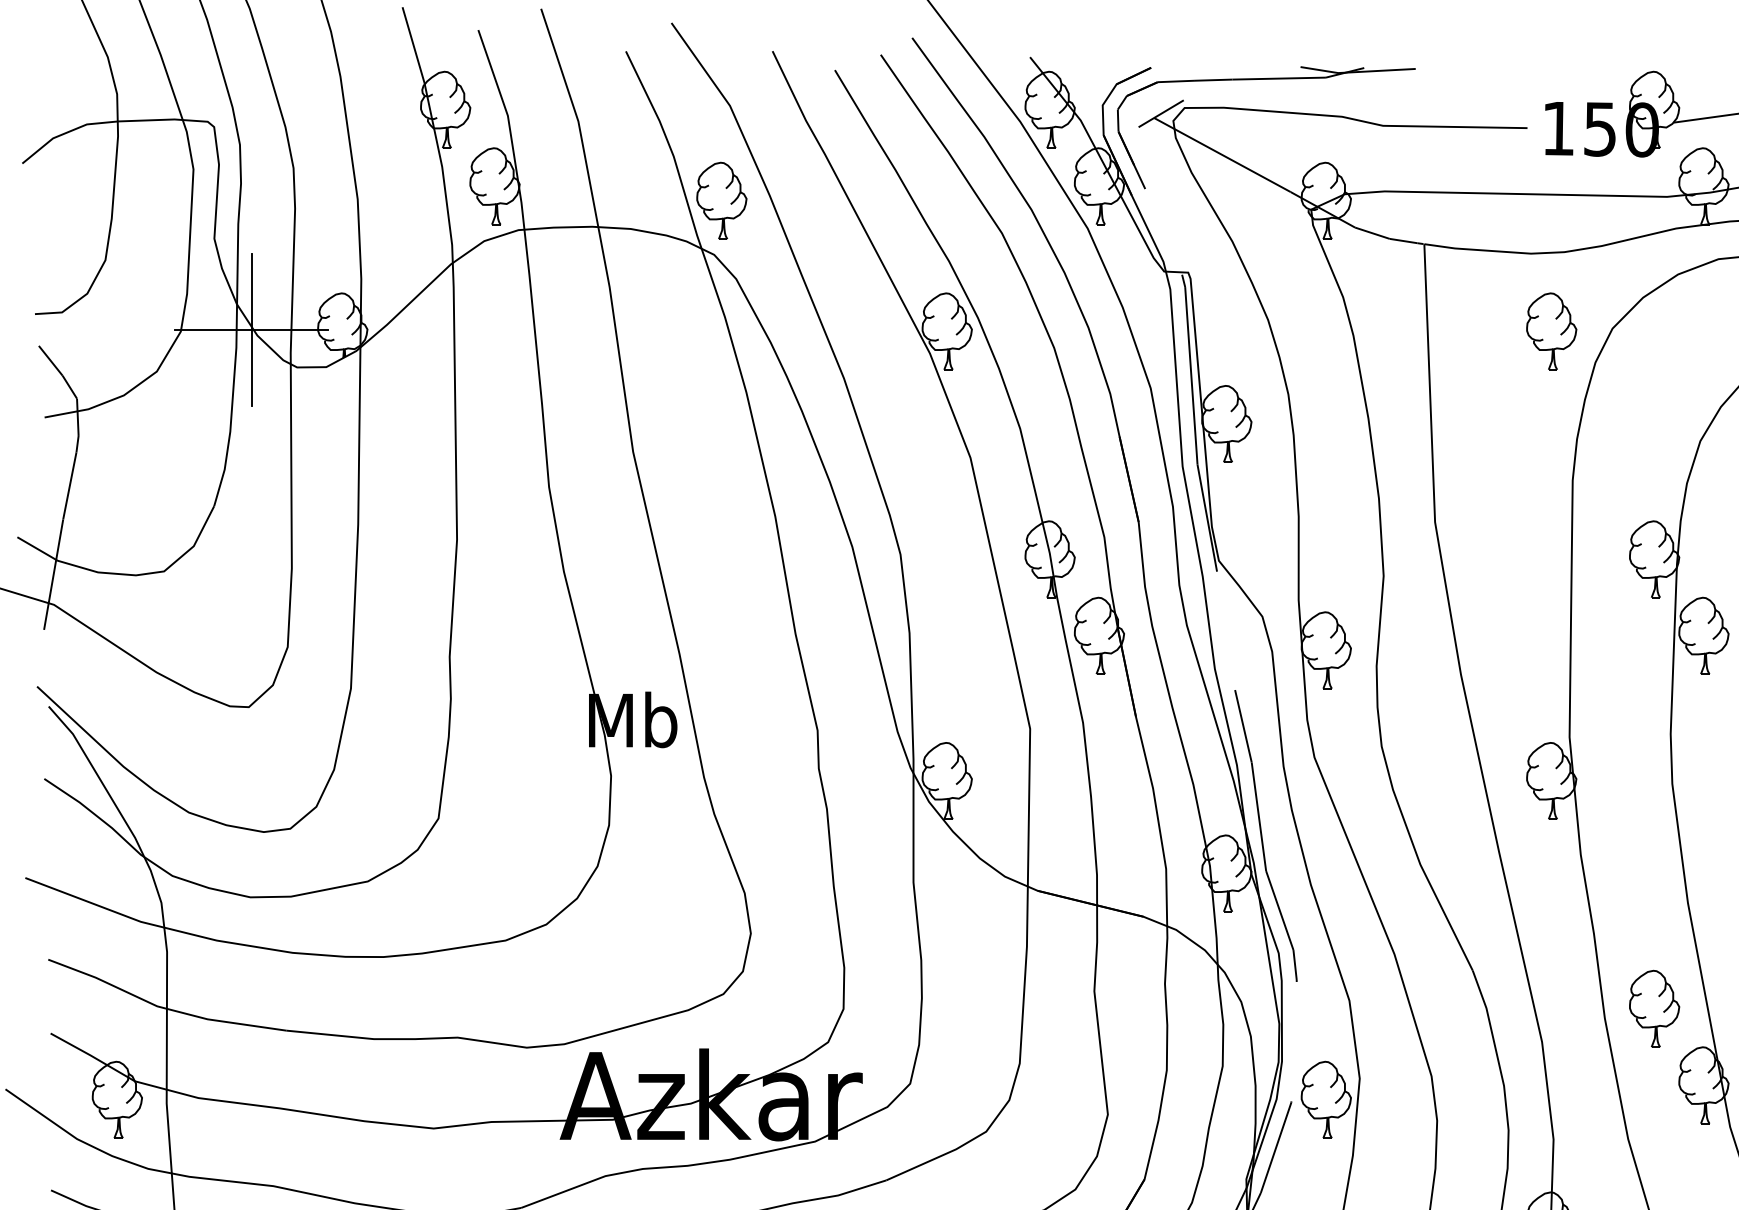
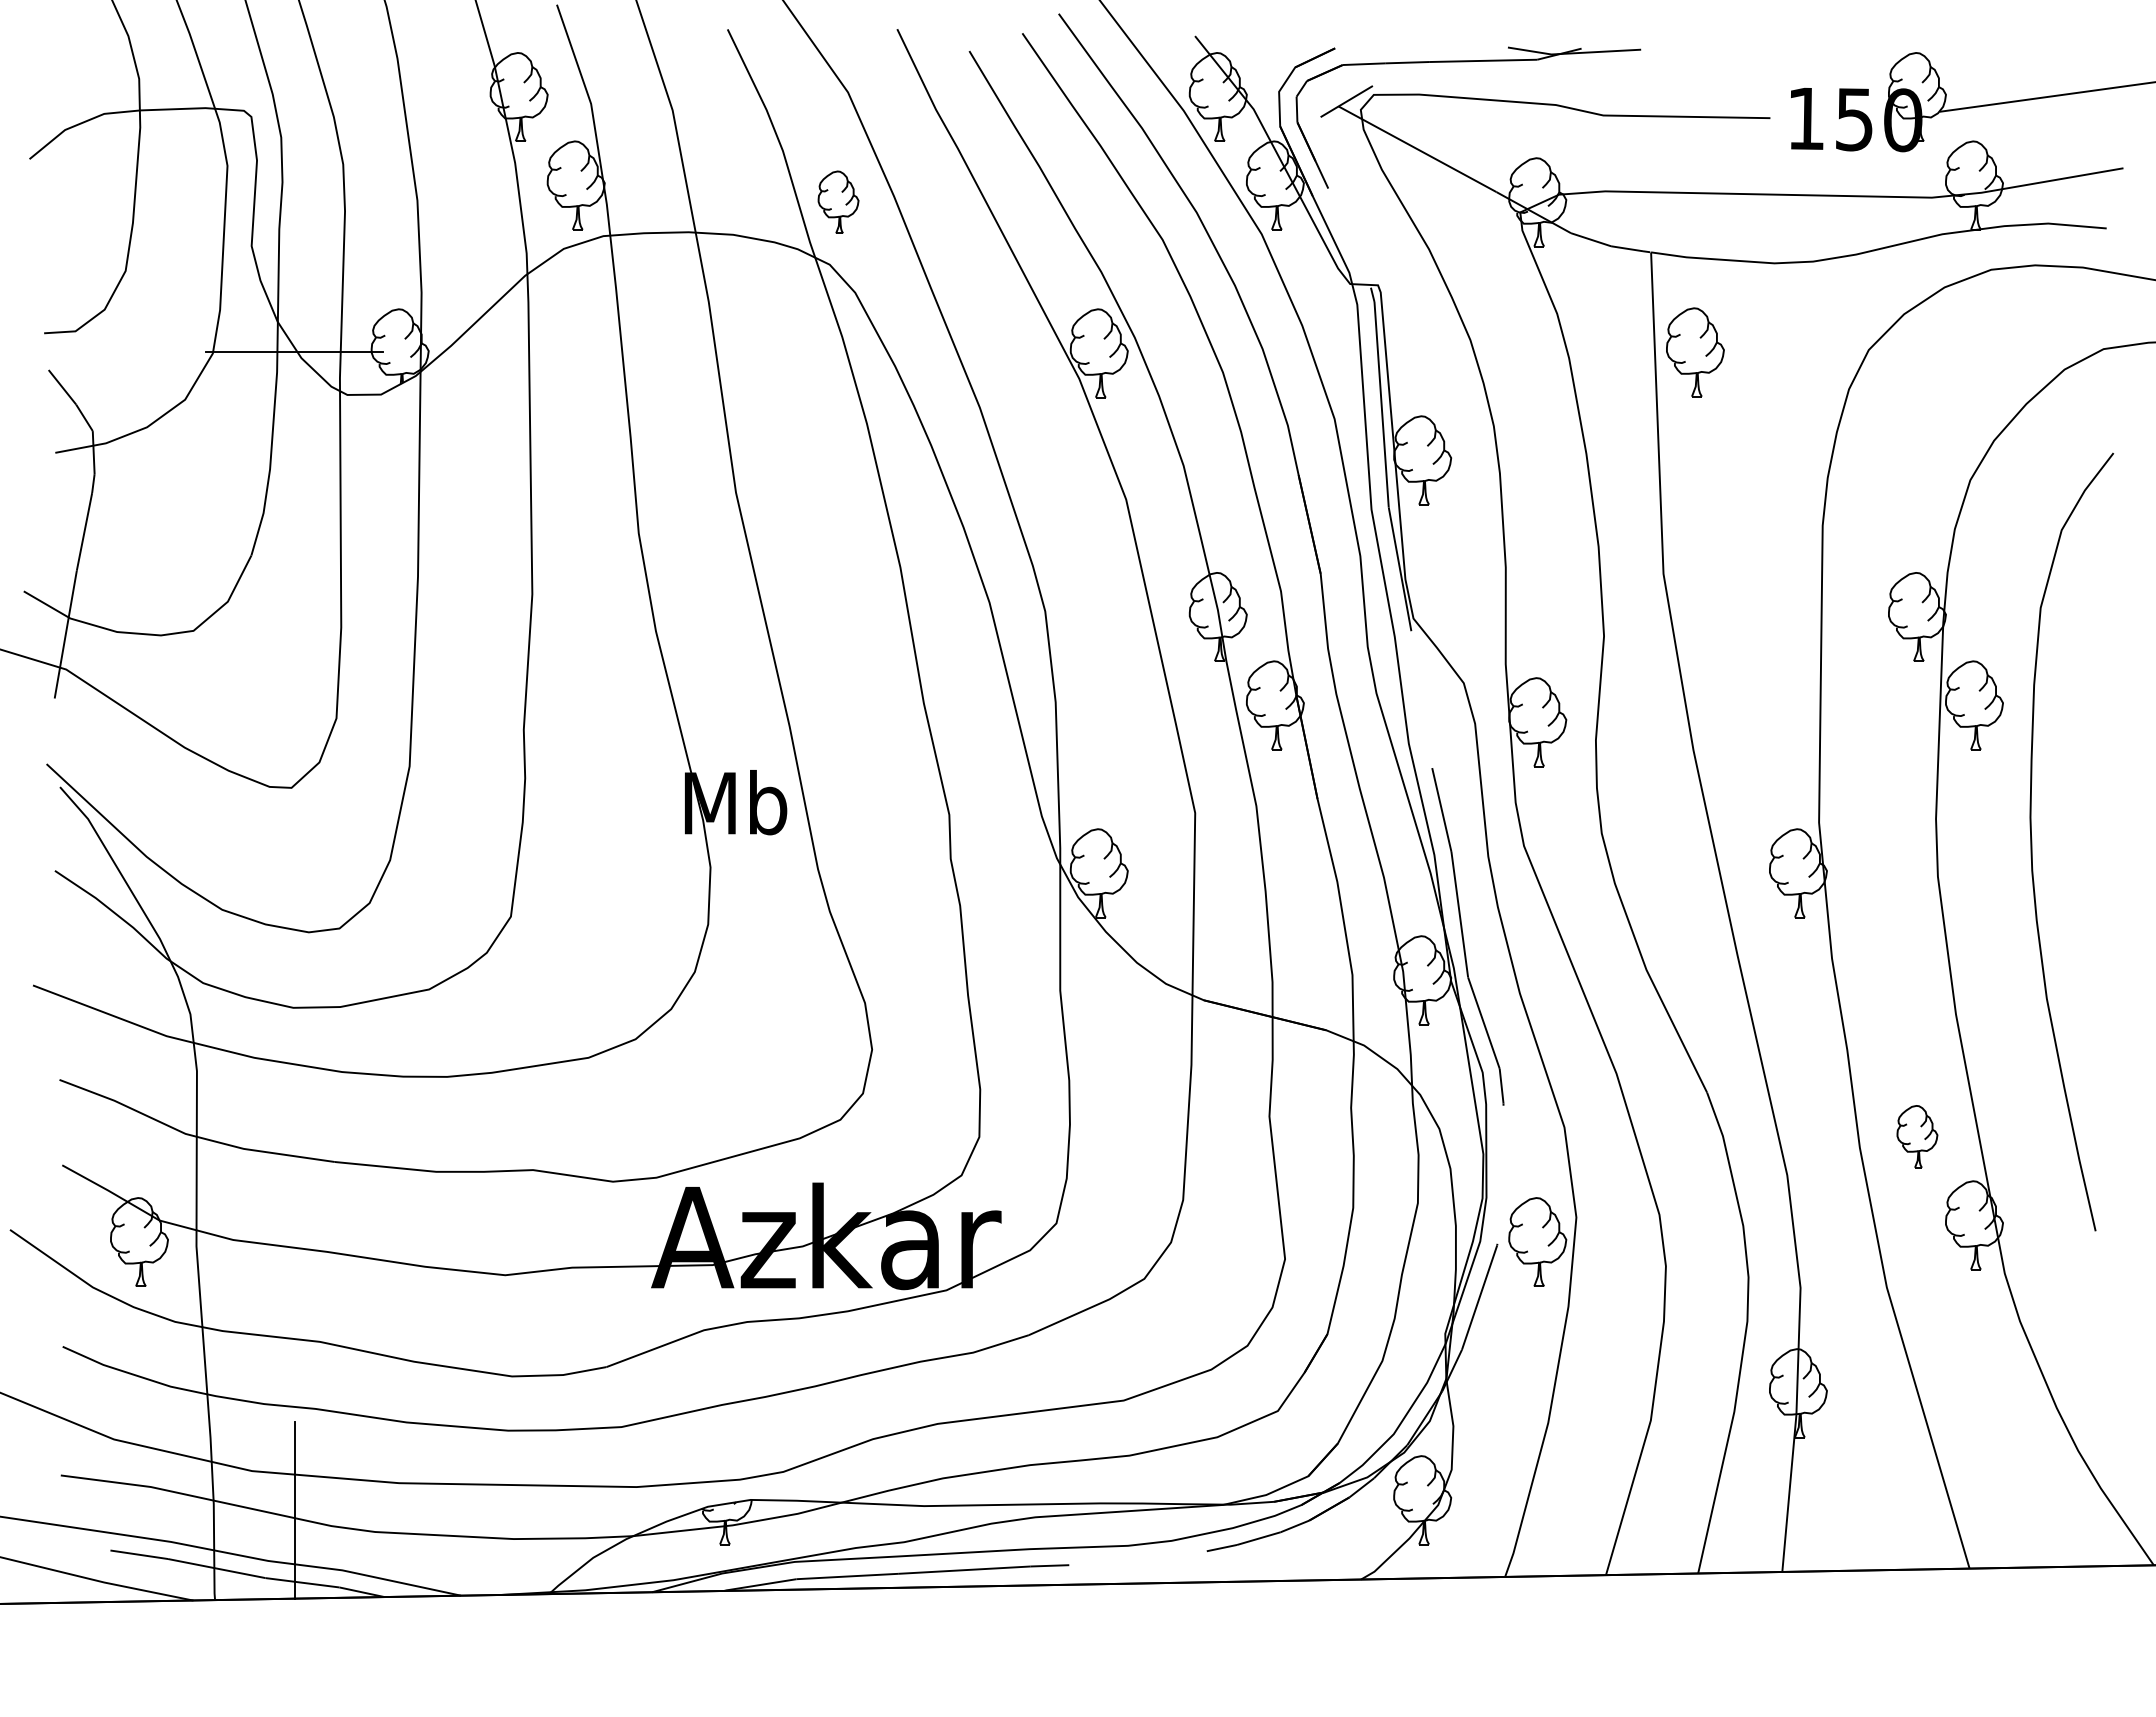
part: (721, 201) -> (838, 202), size x0.7
line: (251, 329) -> (294, 351), removed
part: (1551, 331) -> (1695, 352), moved
part: (1654, 1008) -> (1917, 1136), size x0.7

